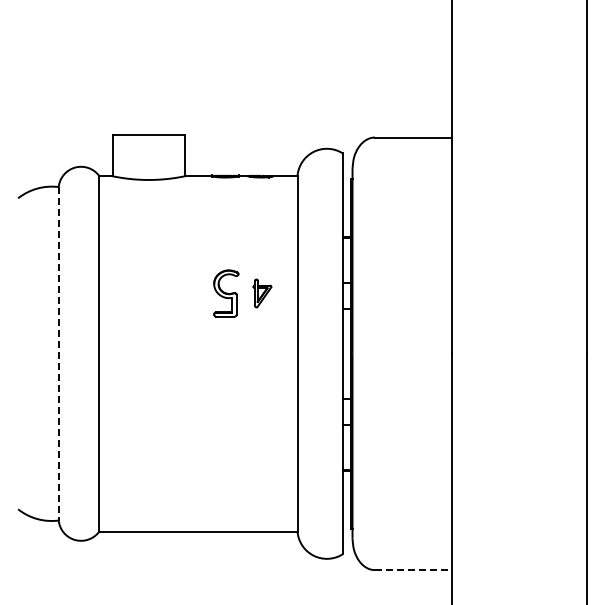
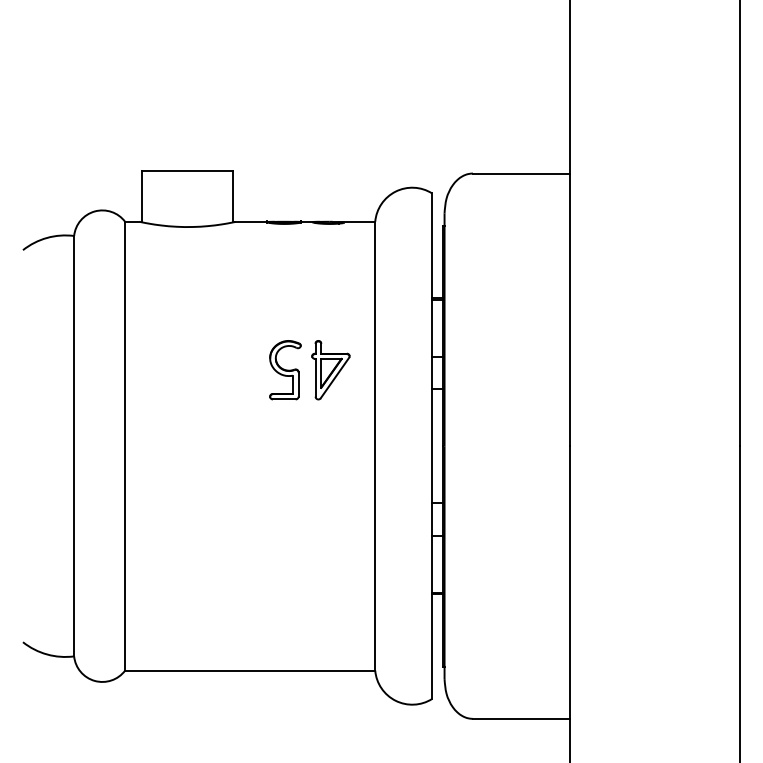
part: (262, 293) -> (331, 370), size x1.67
line: (58, 353) -> (73, 445), dashed -> solid
line: (413, 570) -> (521, 719), dashed -> solid

